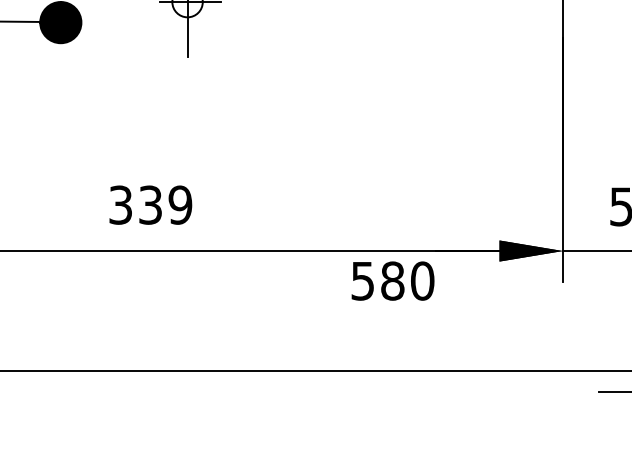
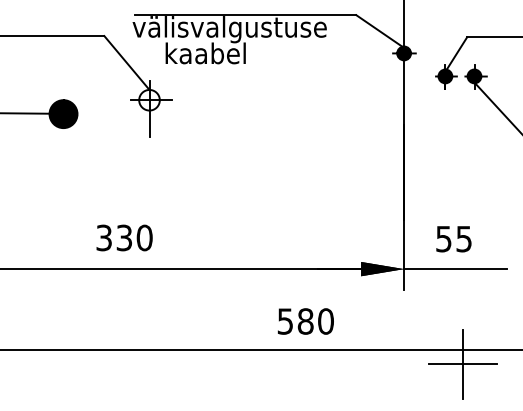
text: (180, 205) -> (144, 238), 339 -> 330
text: (392, 281) -> (305, 321), moved

